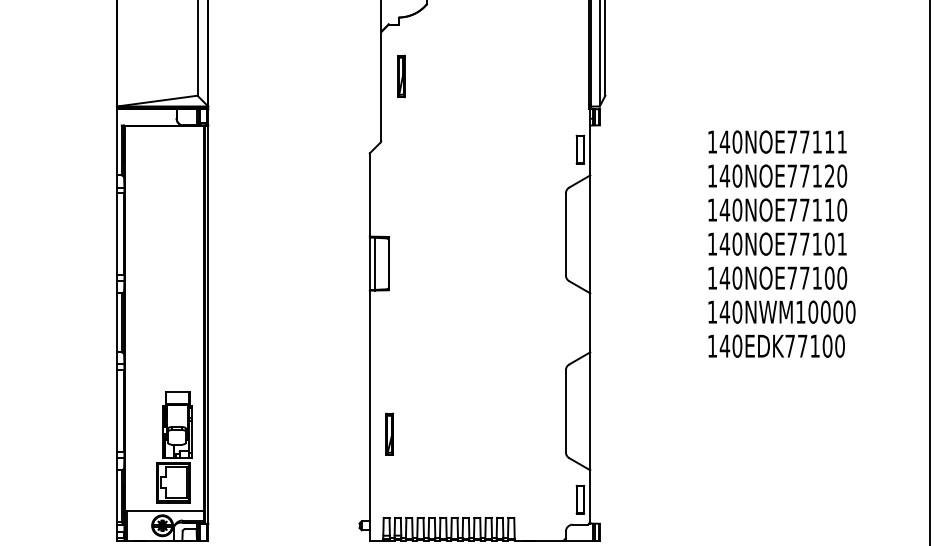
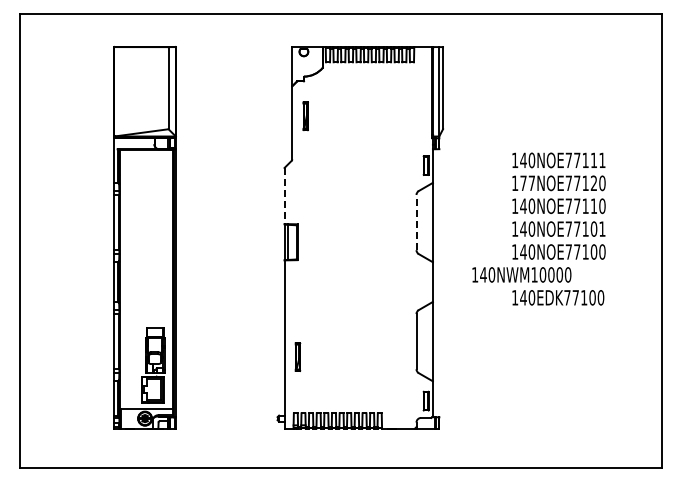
text: (730, 176) -> (527, 183), 140NOE77120 -> 177NOE77120
line: (369, 195) -> (284, 196), solid -> dashed
line: (565, 234) -> (416, 222), solid -> dashed
text: (781, 311) -> (521, 274), moved

